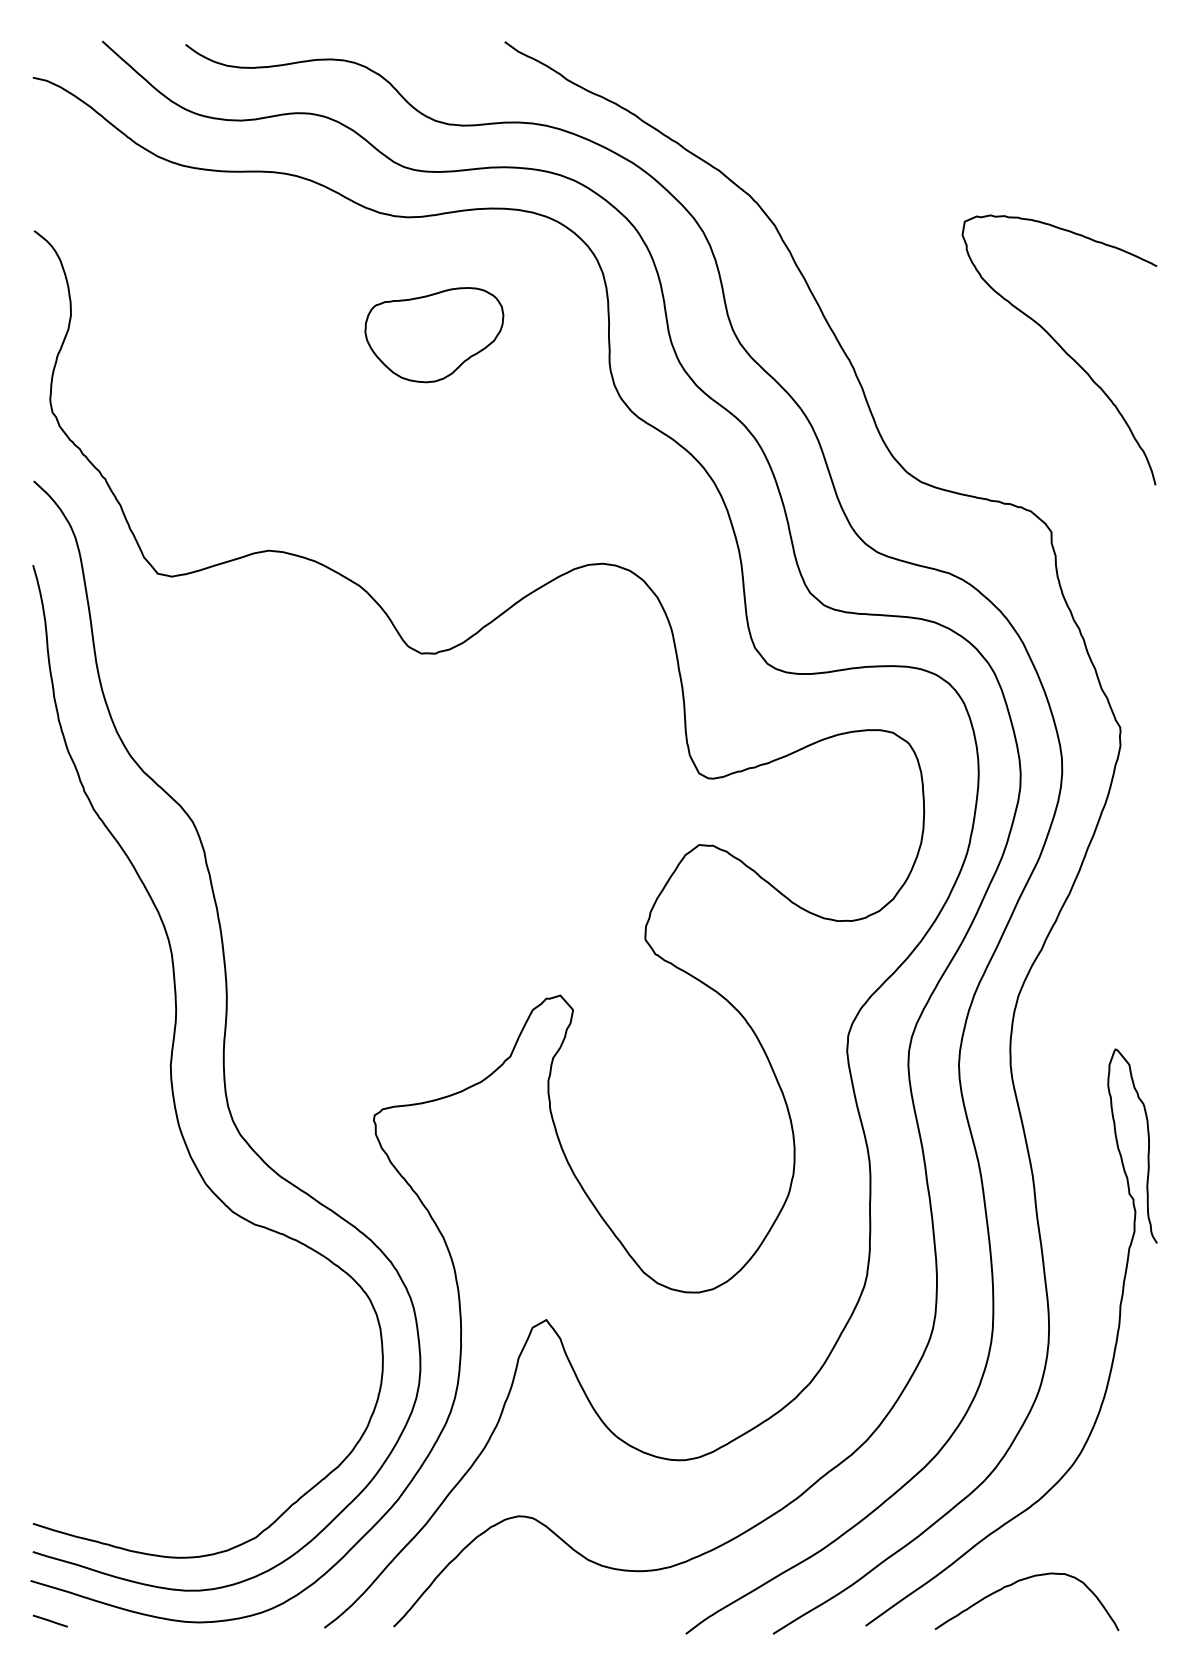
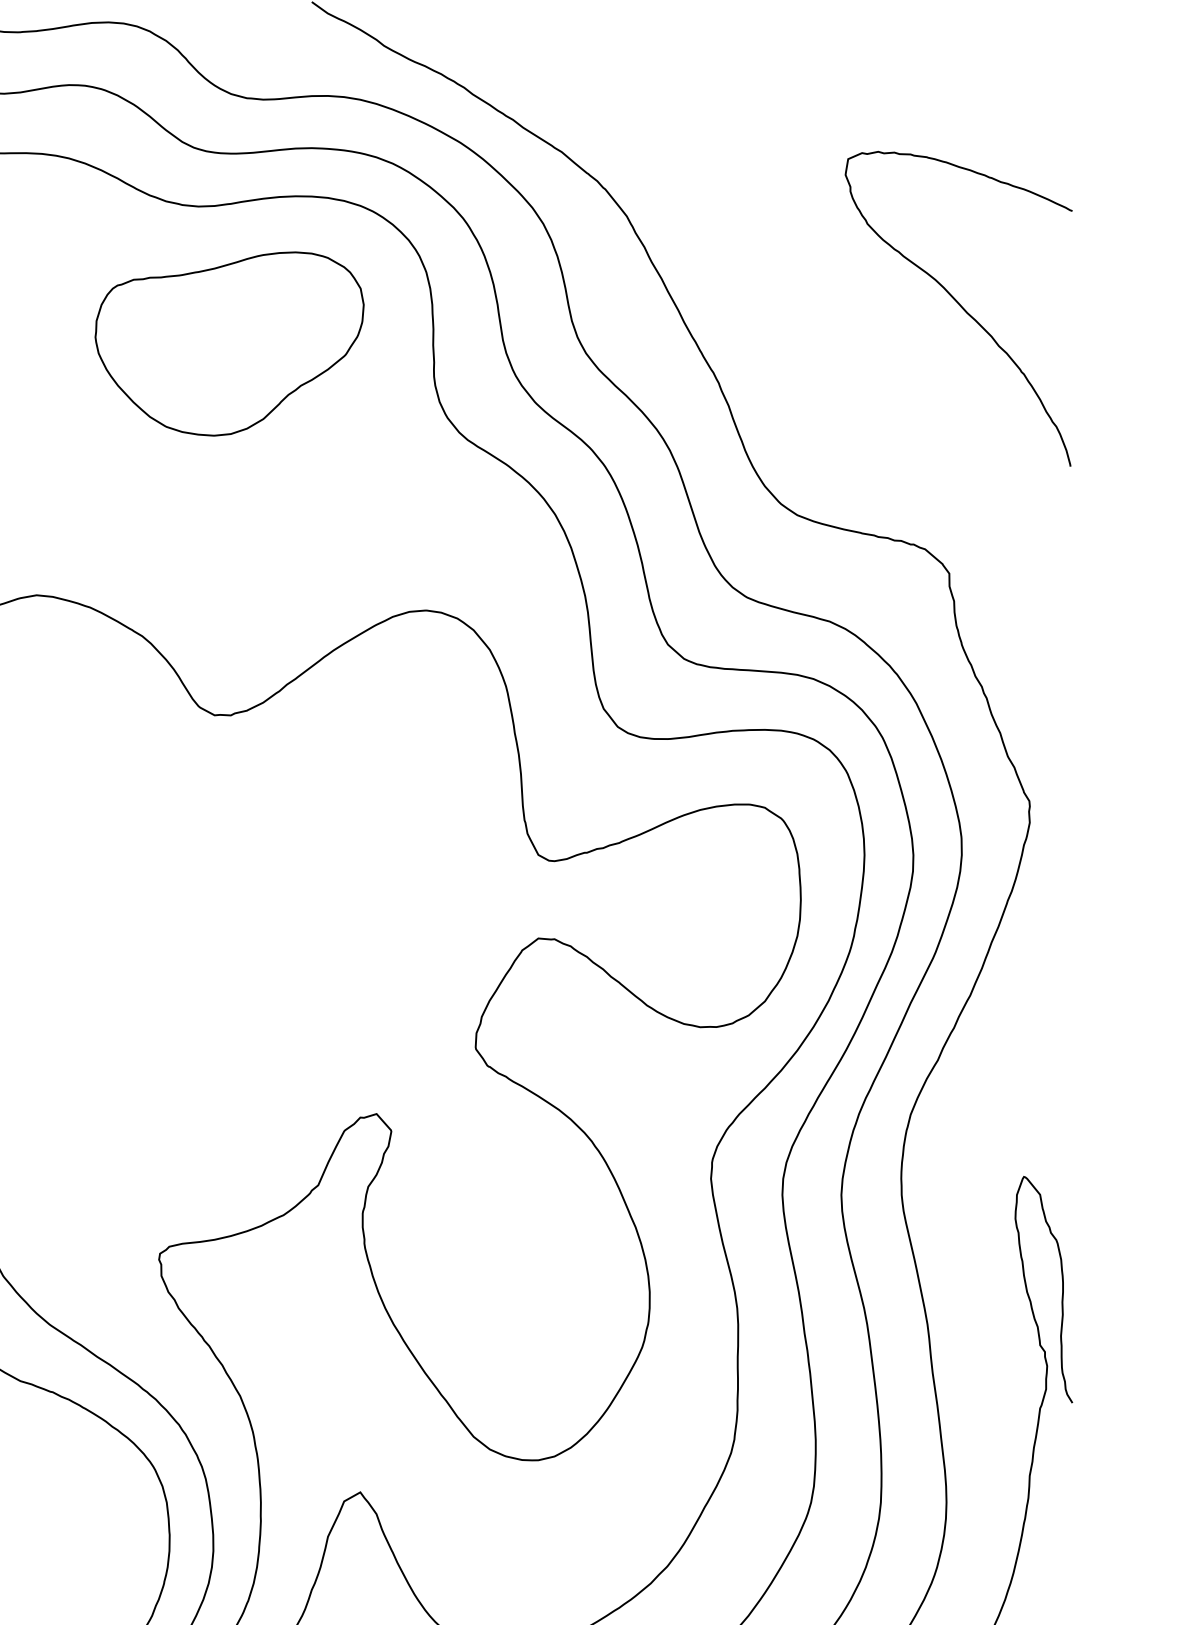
part: (434, 334) -> (229, 343), size x1.67
curve: (1060, 348) -> (959, 307), moved

